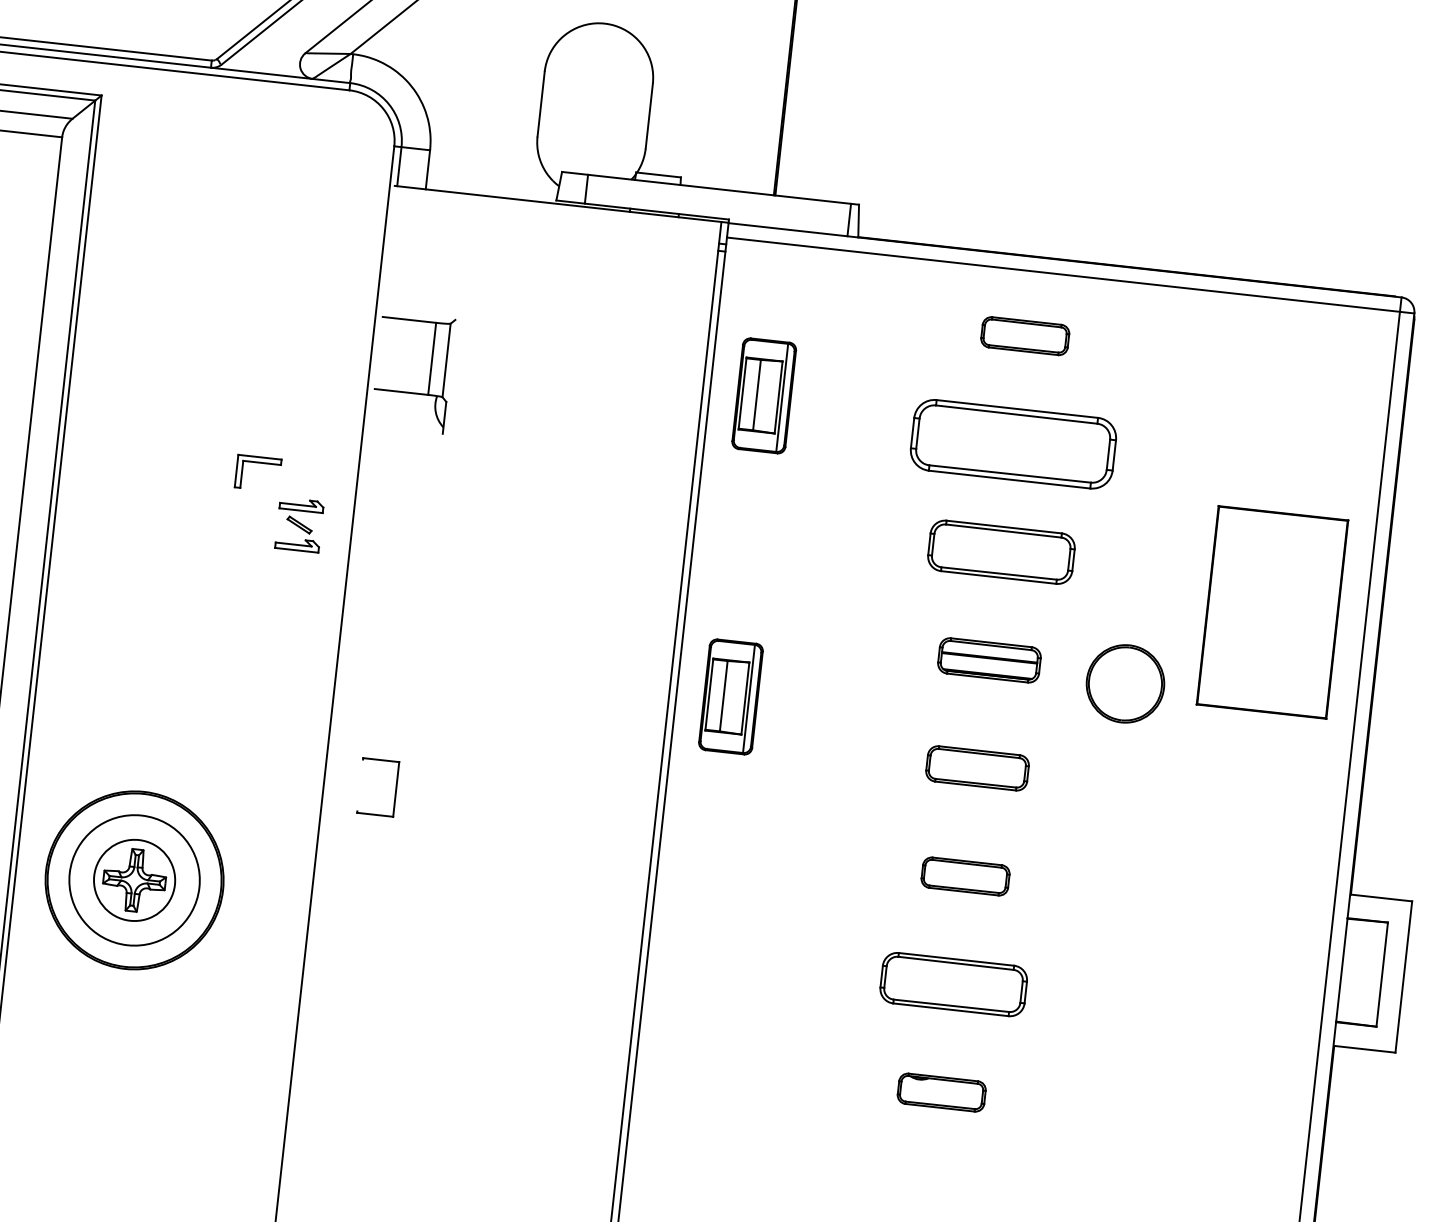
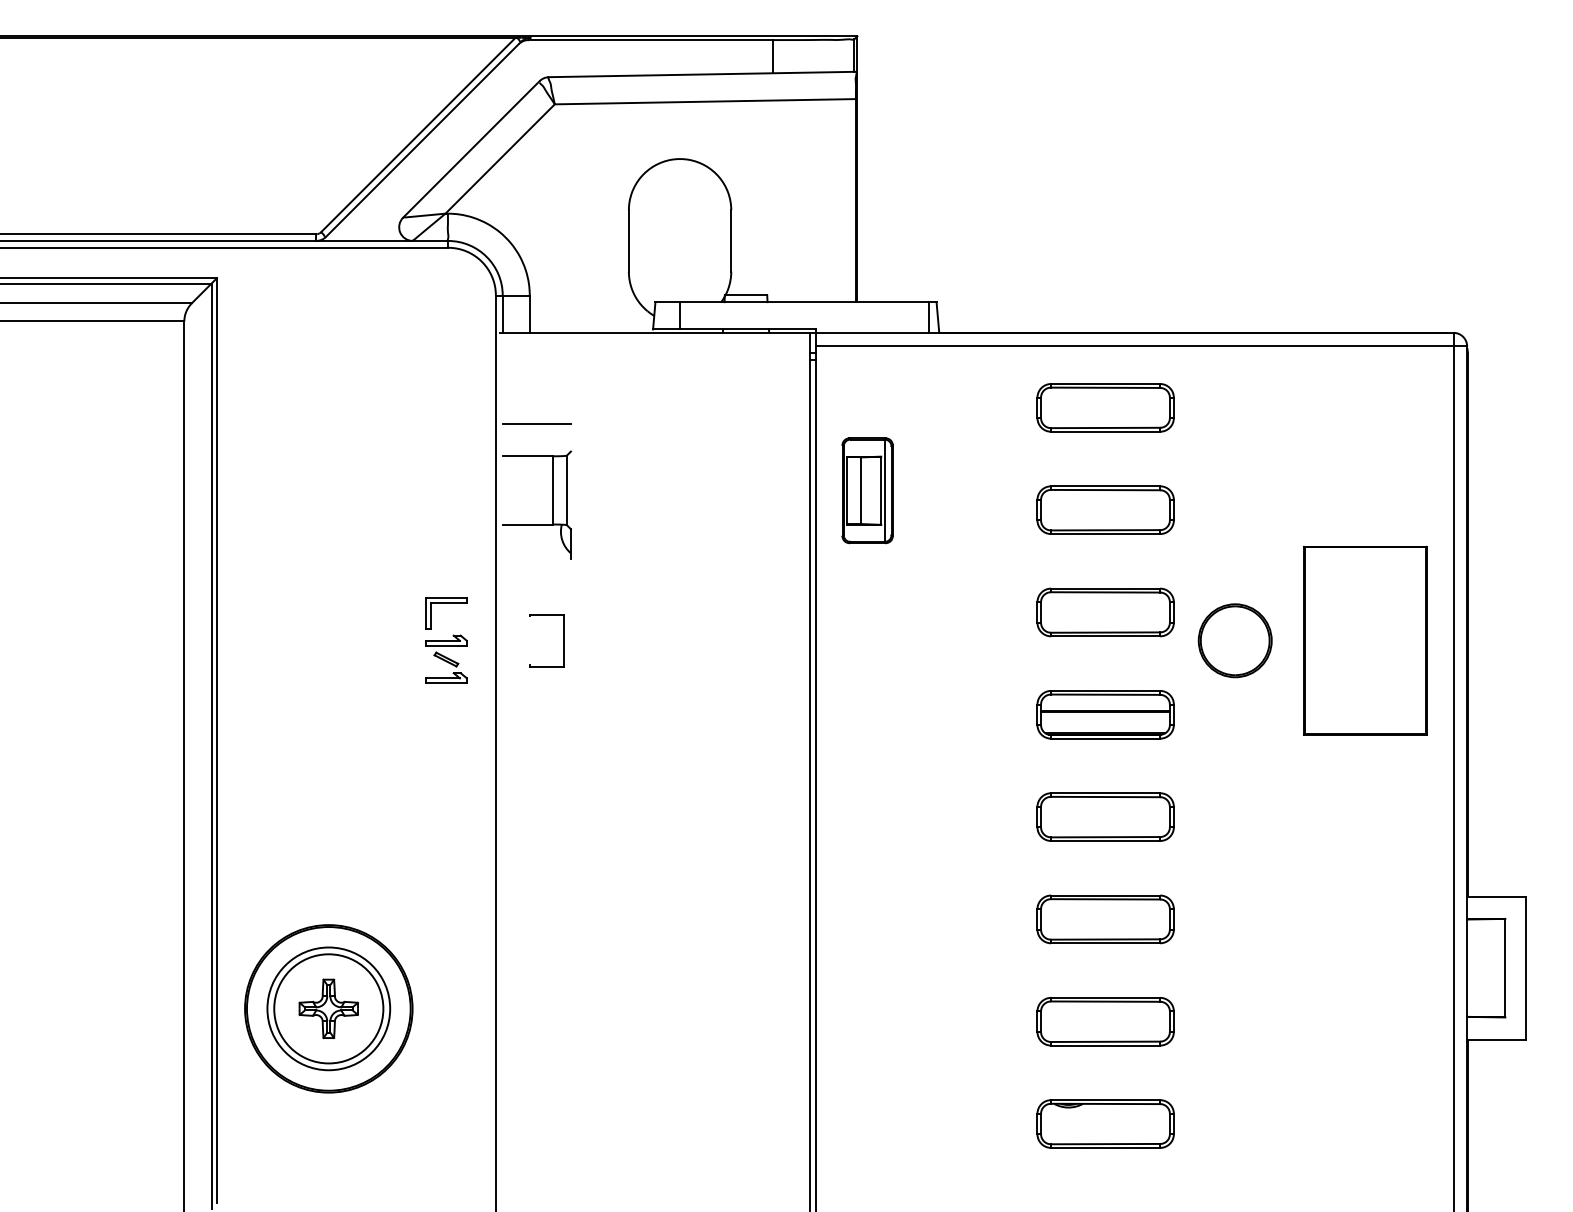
line: (422, 287) -> (536, 424), added
part: (1025, 335) -> (1105, 407), size x1.67
part: (1013, 443) -> (1105, 509), size x0.71
part: (259, 462) -> (446, 603), moved
part: (989, 660) -> (1105, 714), size x1.43
part: (1124, 683) -> (1234, 640), moved
part: (730, 696) -> (867, 775), removed
part: (977, 767) -> (1105, 816), size x1.43
part: (395, 789) -> (563, 640), moved
part: (965, 876) -> (1105, 919), size x1.67
circle: (134, 879) -> (328, 1008), size x1.43
part: (941, 1092) -> (1105, 1123), size x1.67

